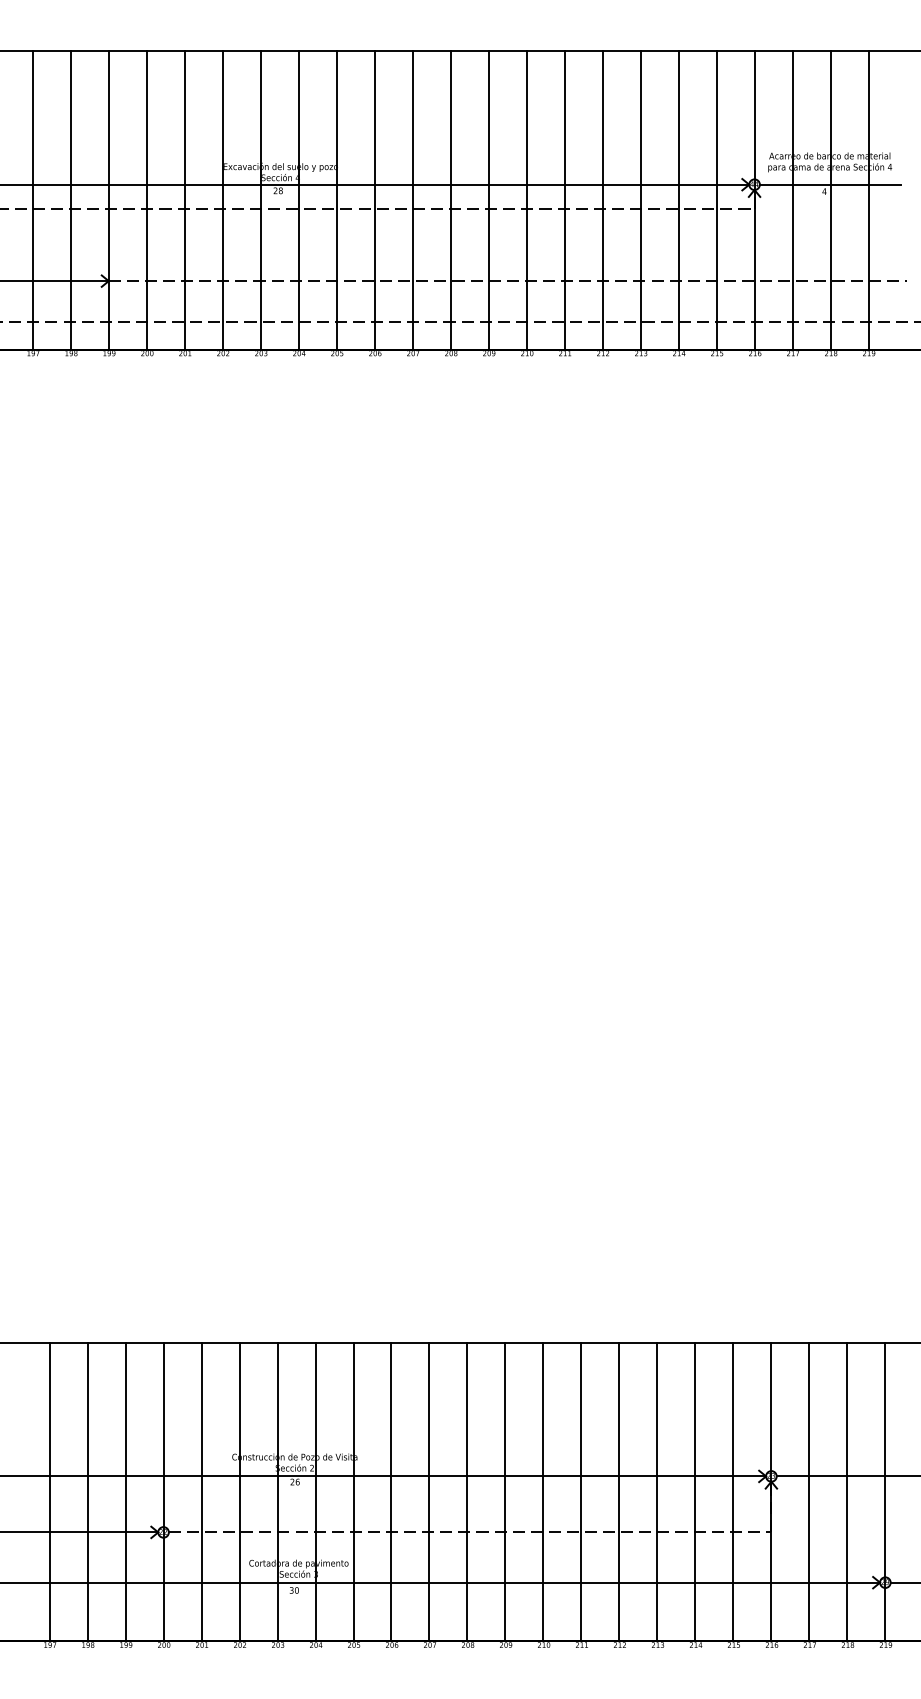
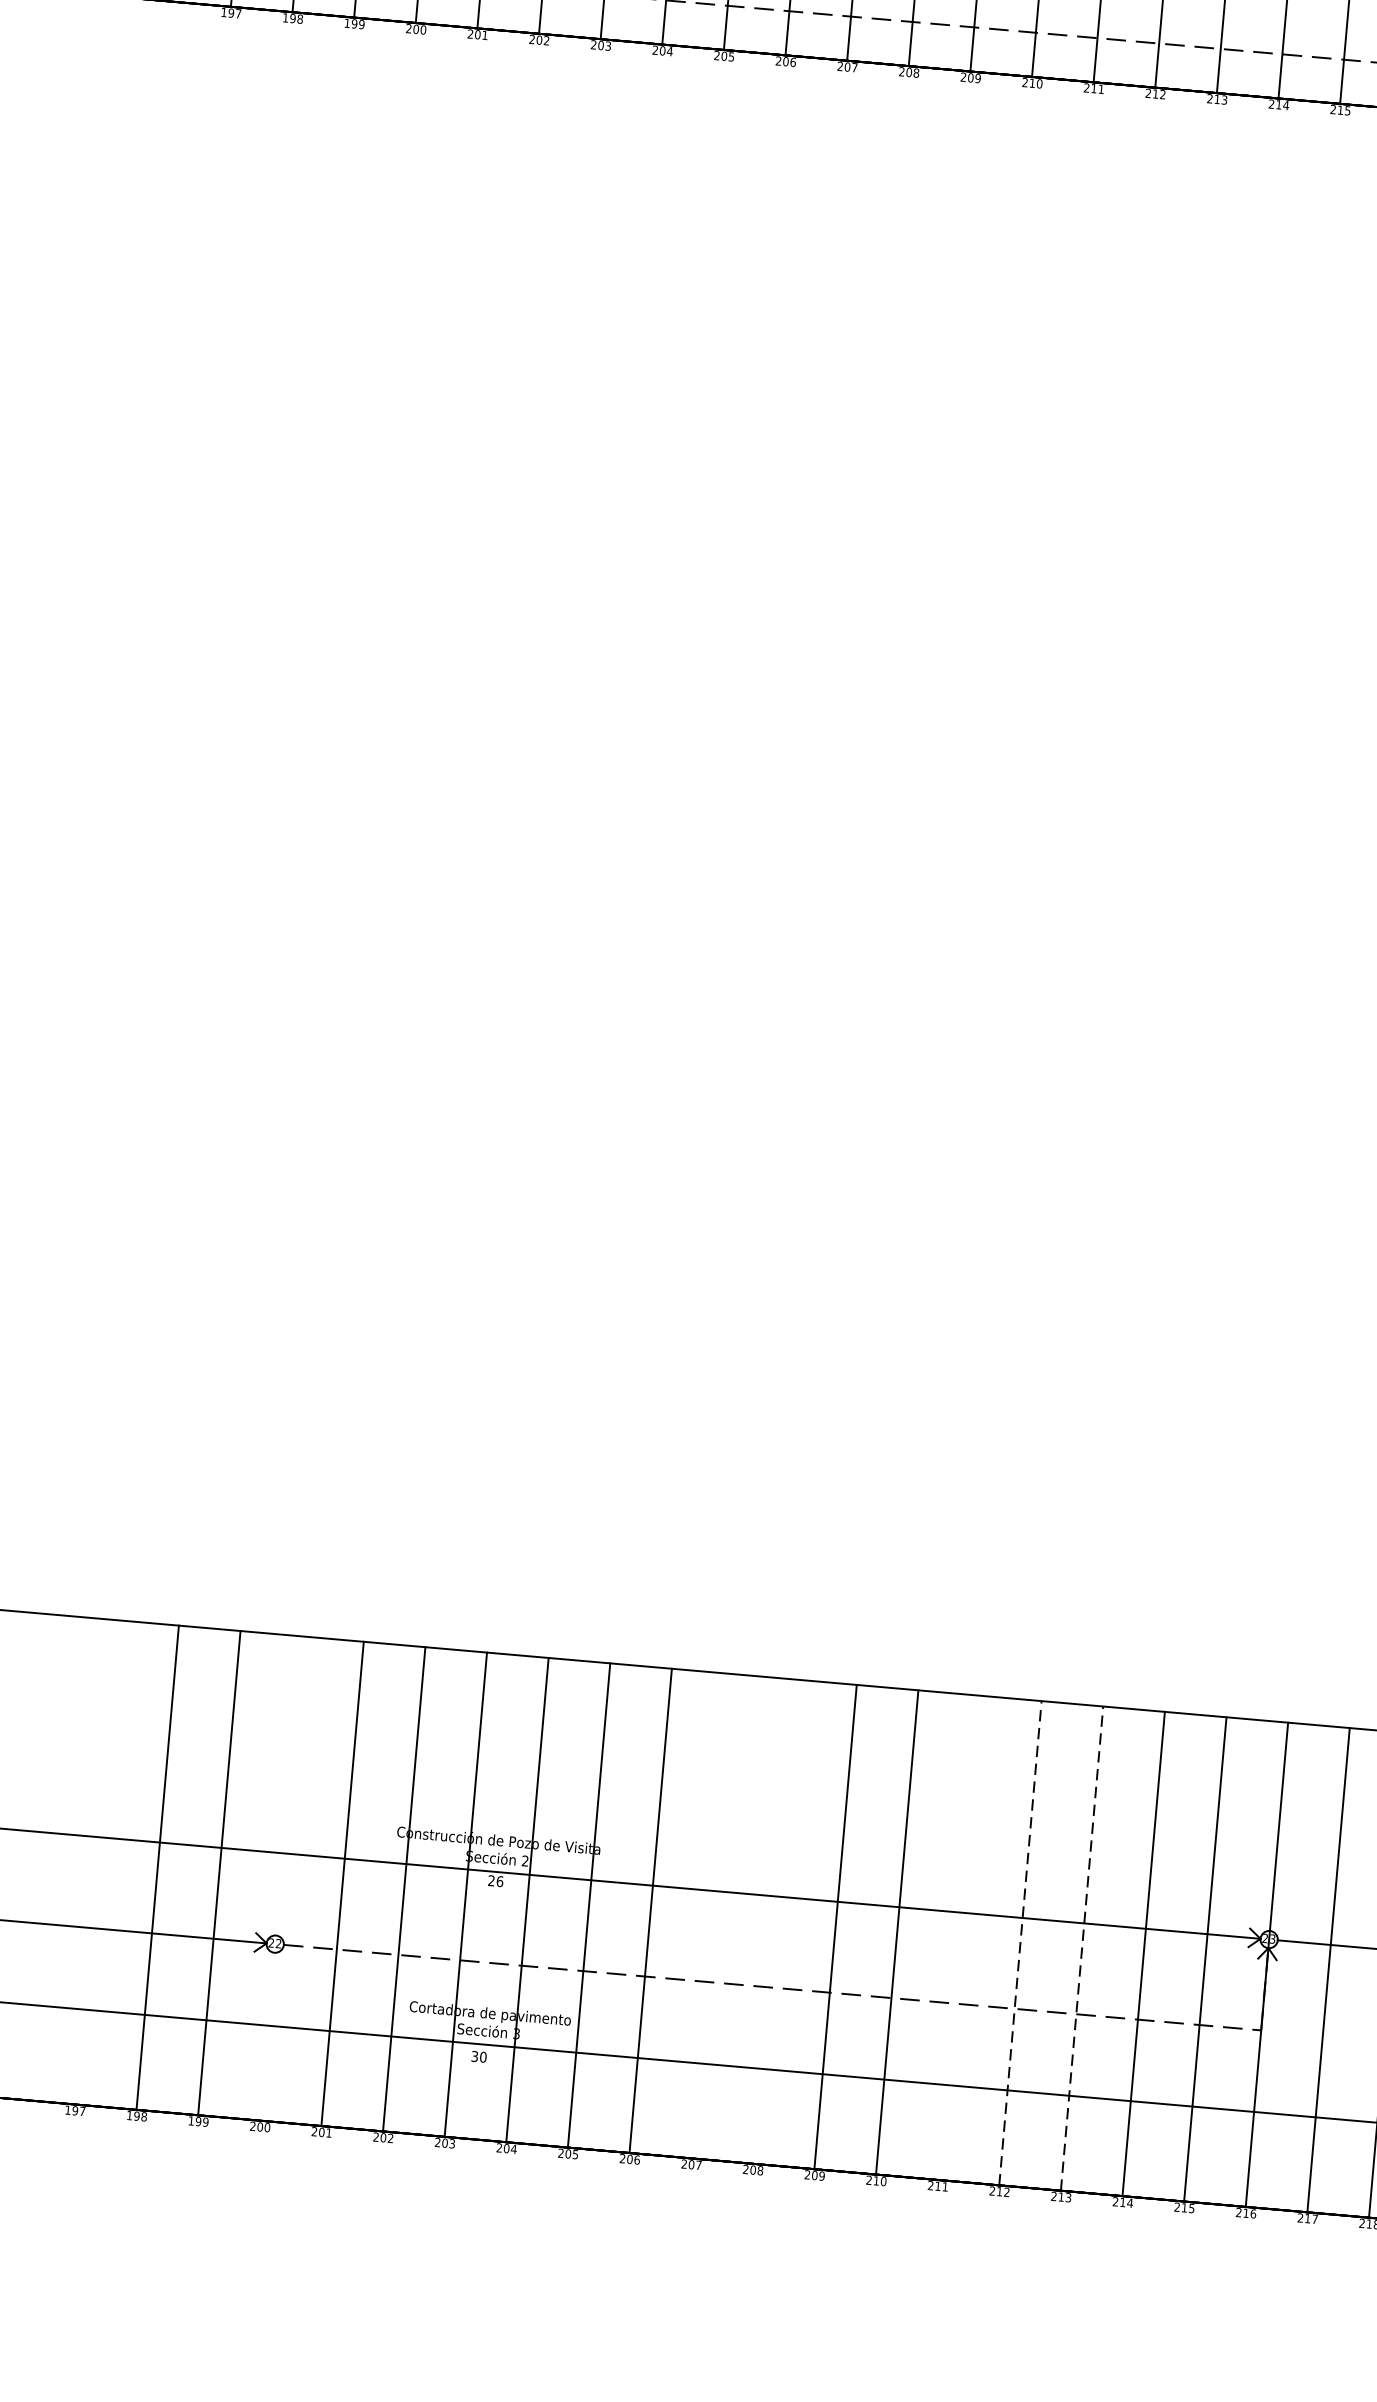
line: (49, 1491) -> (96, 1861), removed
line: (163, 1491) -> (280, 1877), removed
line: (429, 1491) -> (712, 1915), removed
line: (467, 1491) -> (774, 1920), removed
line: (581, 1491) -> (958, 1937), removed
line: (619, 1491) -> (1020, 1942), solid -> dashed
line: (657, 1491) -> (1082, 1947), solid -> dashed

